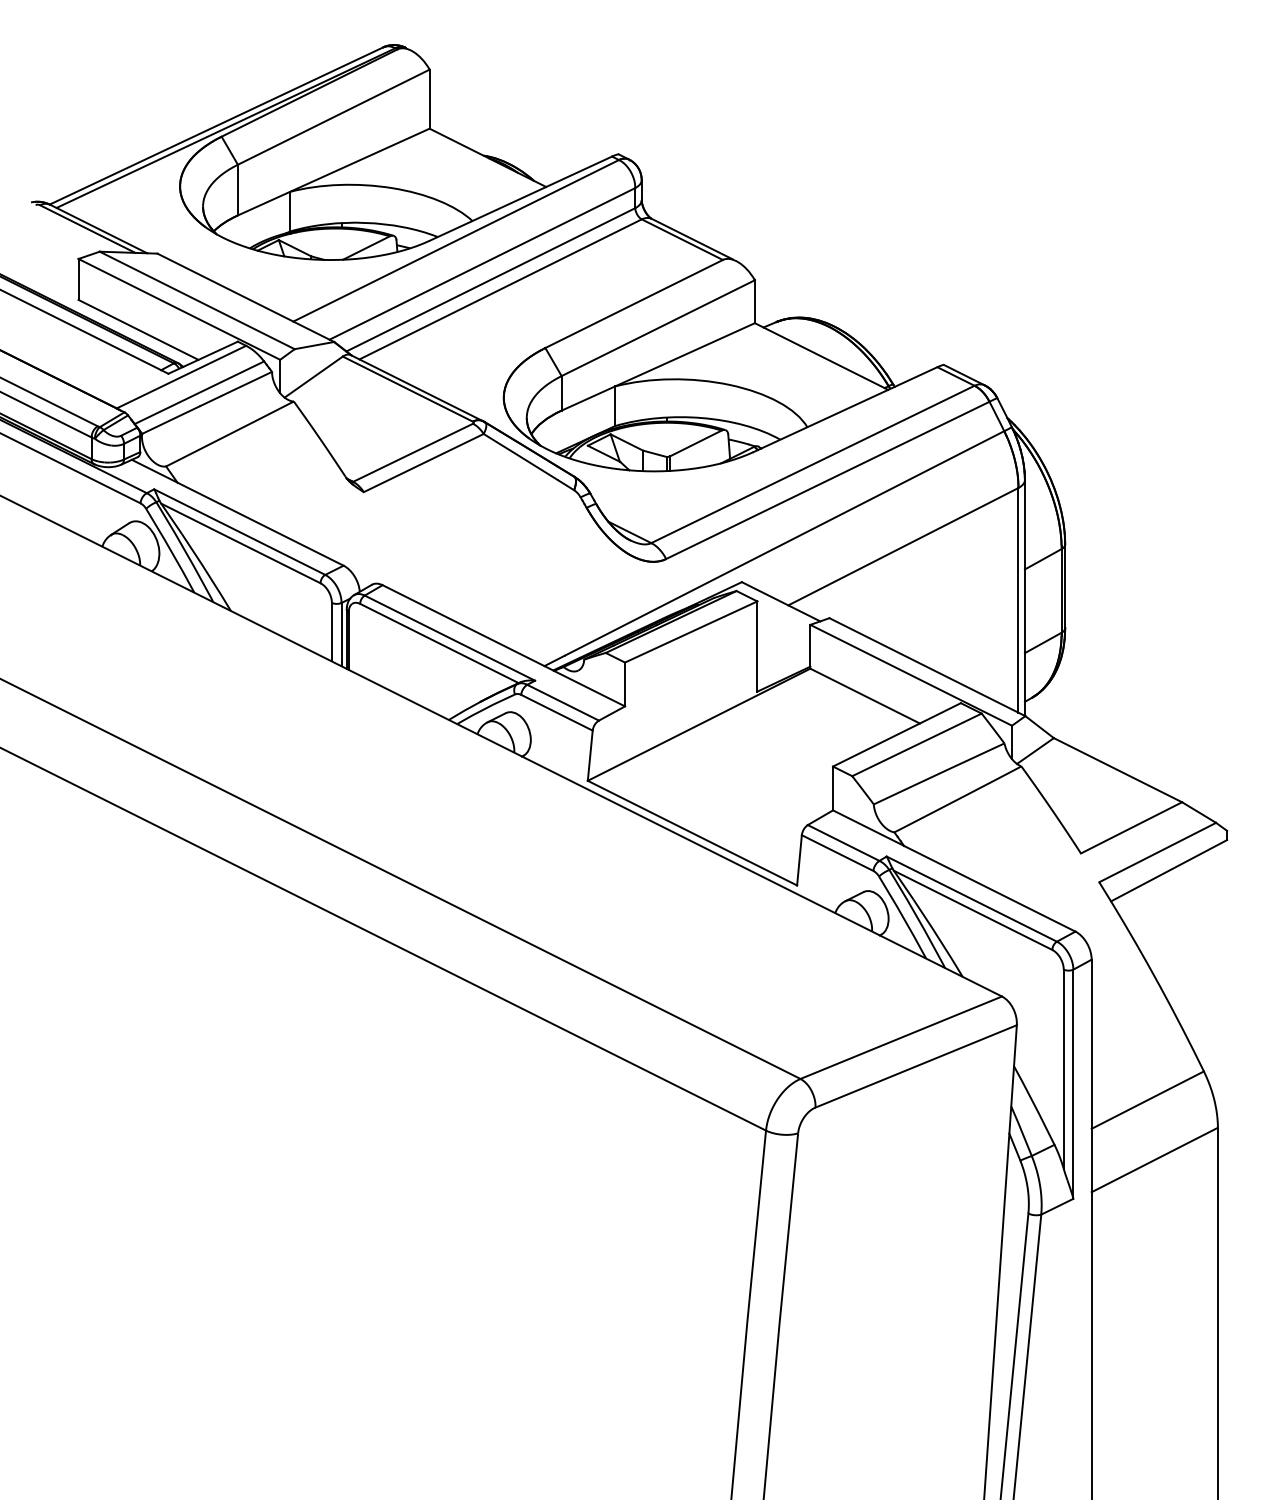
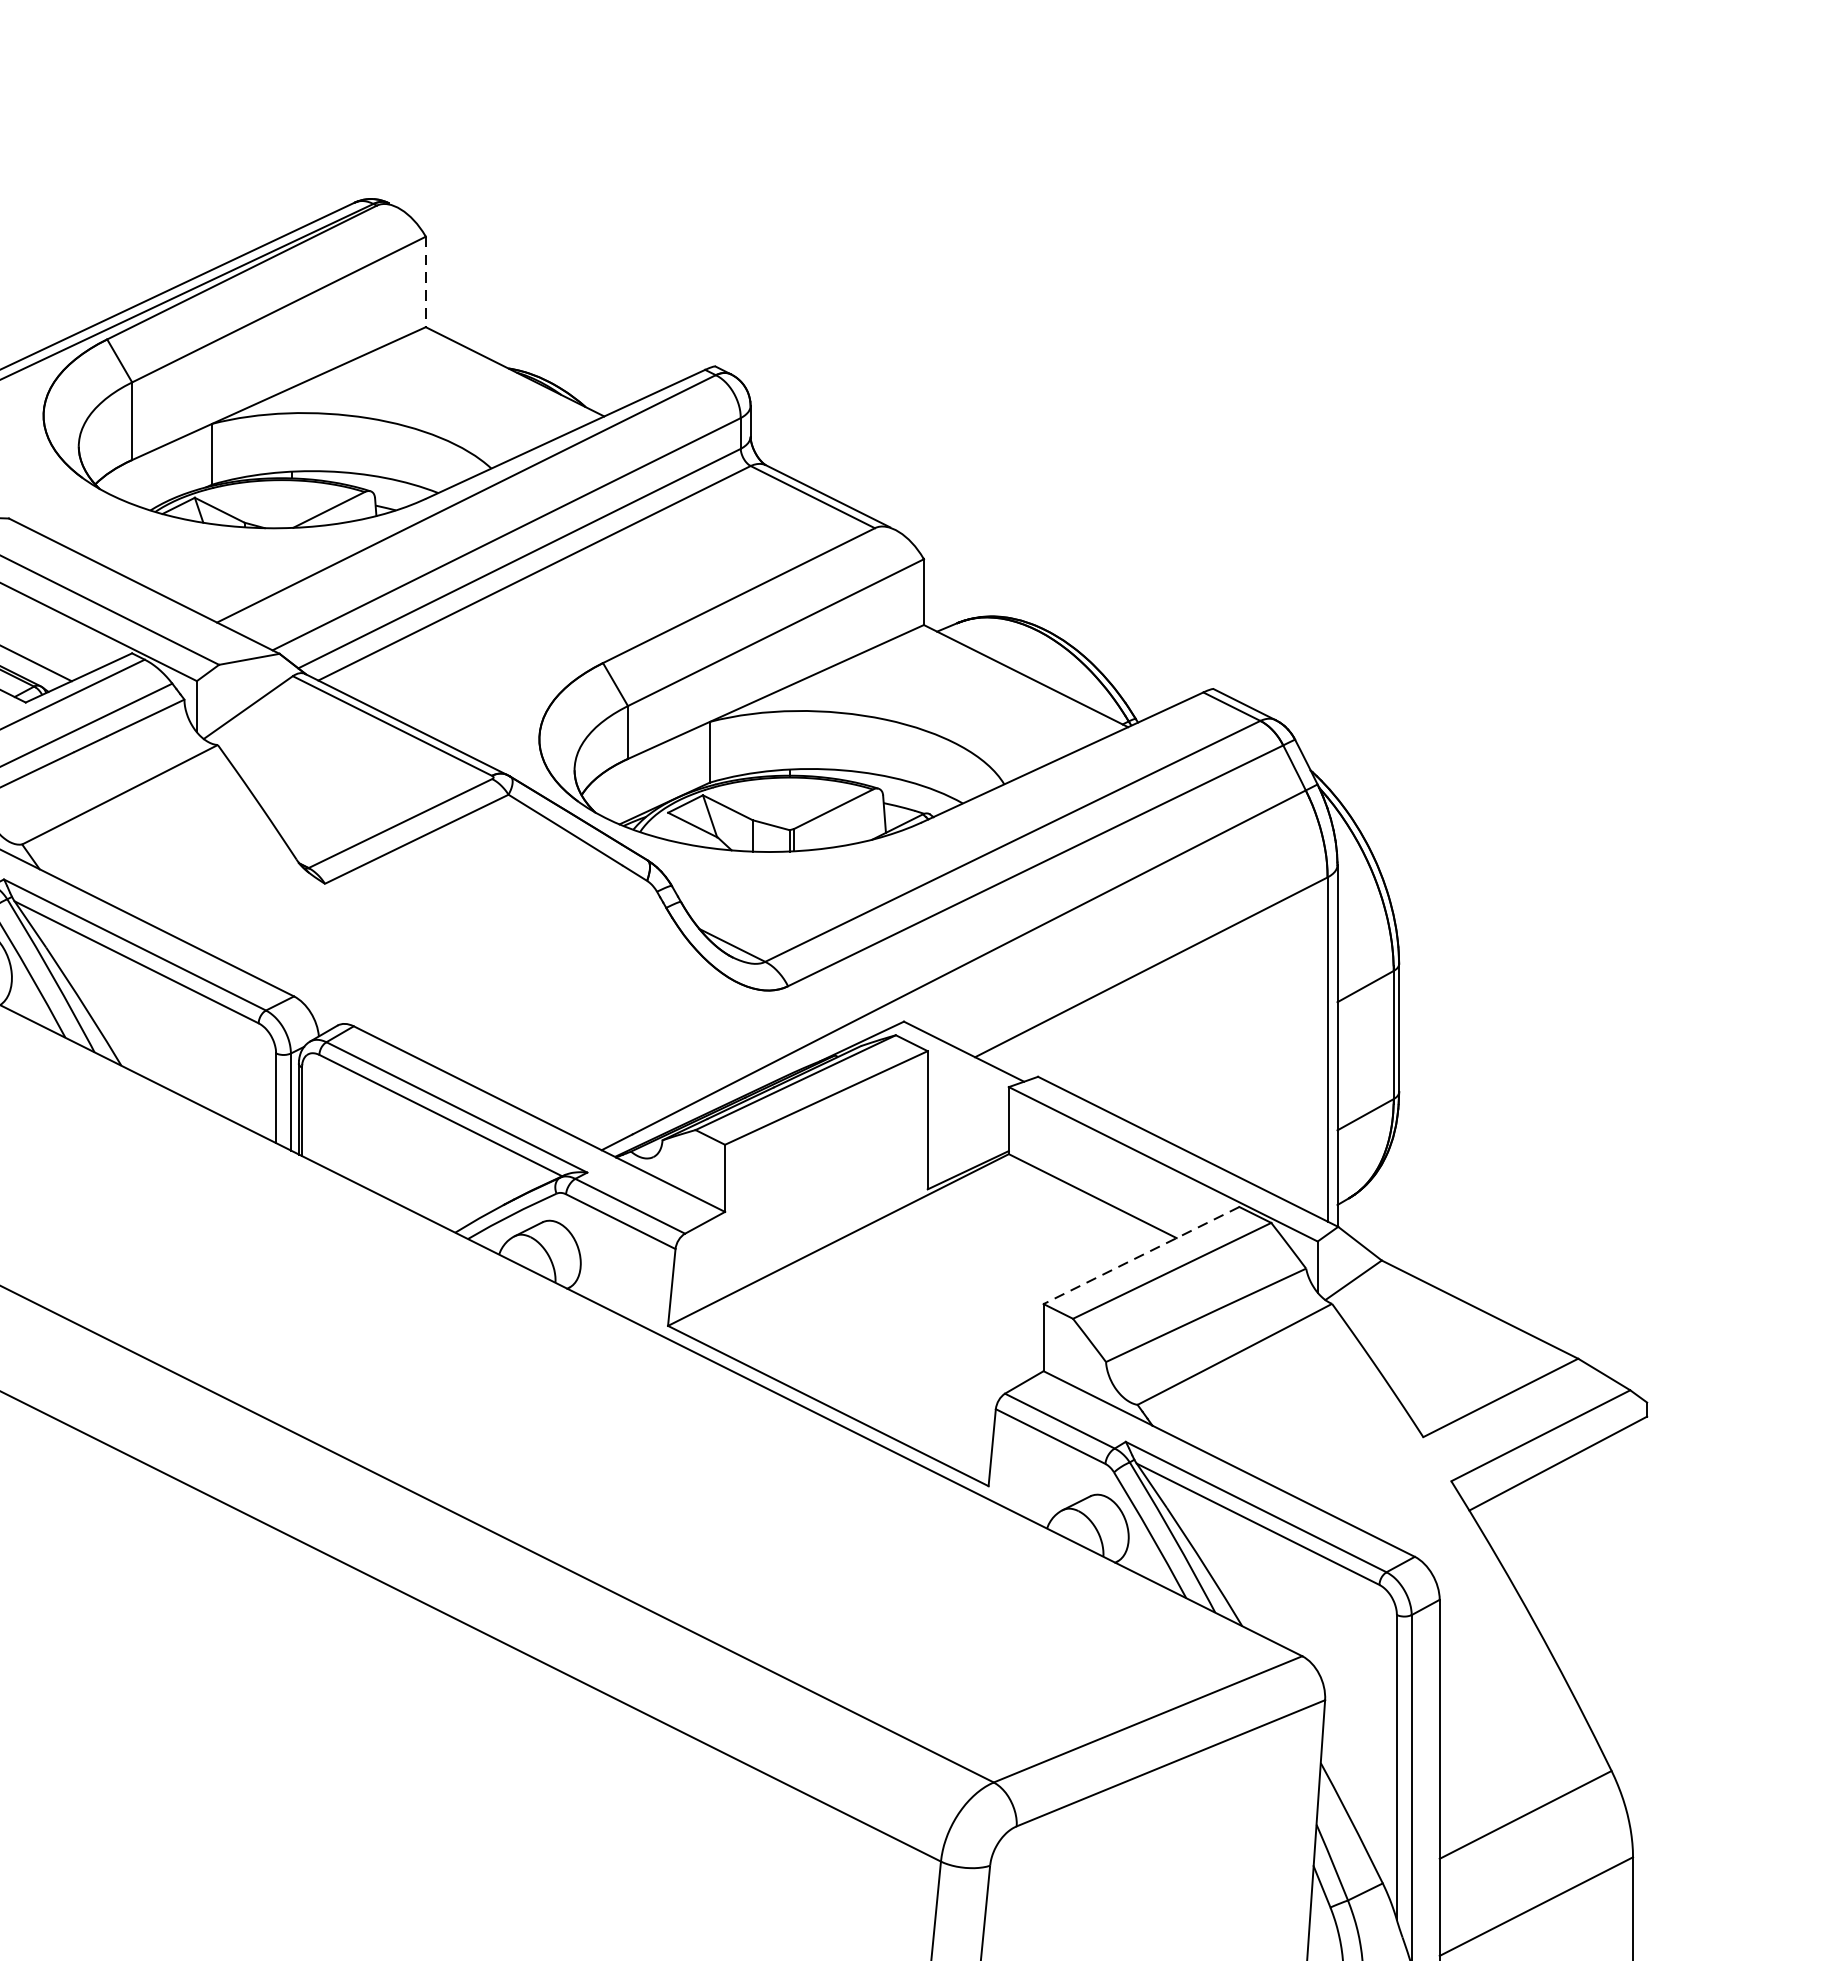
line: (429, 99) -> (425, 282), solid -> dashed
line: (896, 735) -> (1140, 1256), solid -> dashed

